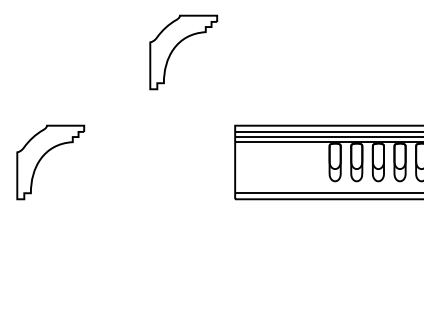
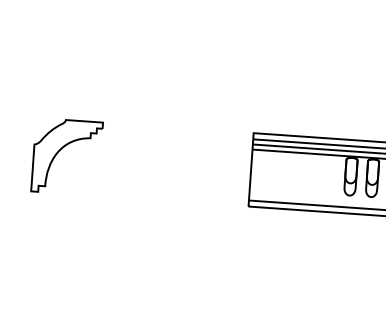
part: (177, 46) -> (201, 50), removed

